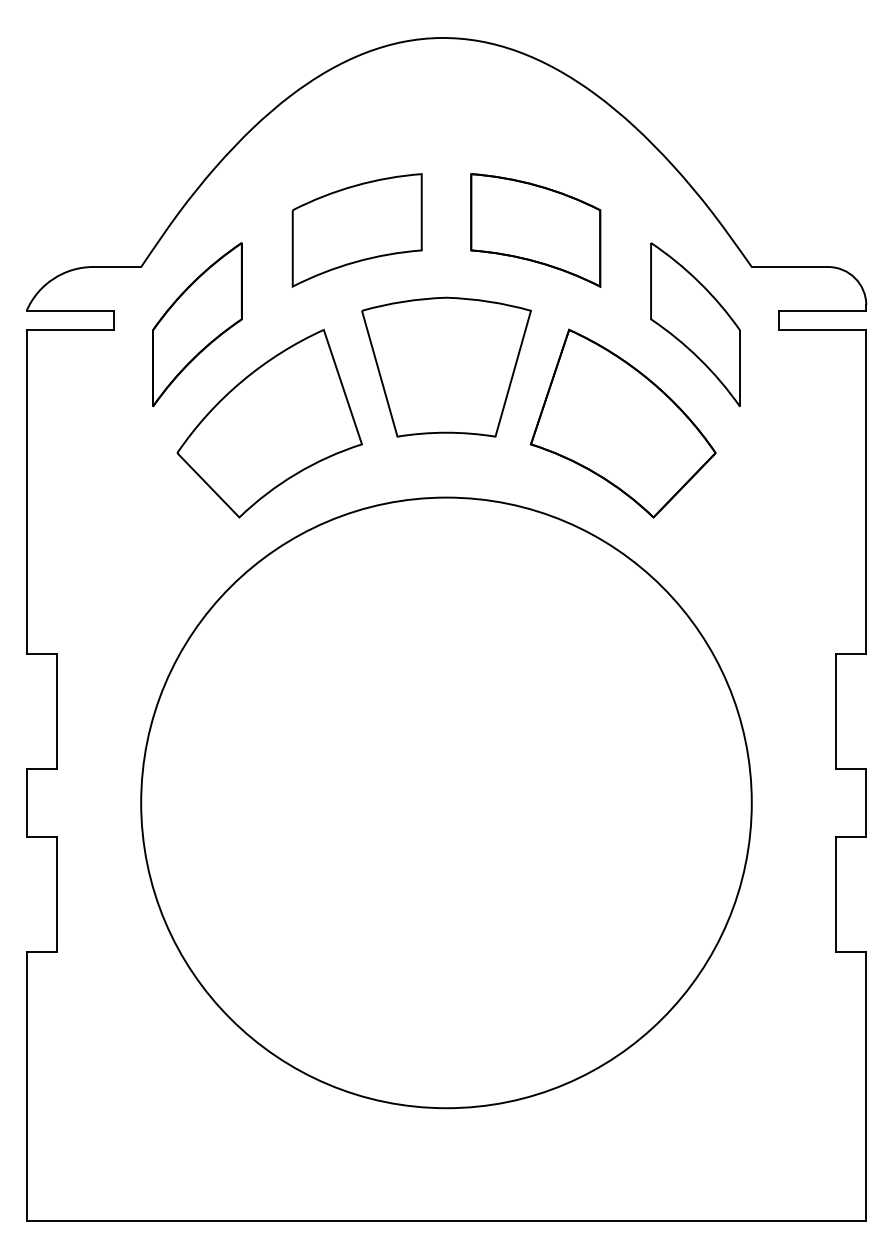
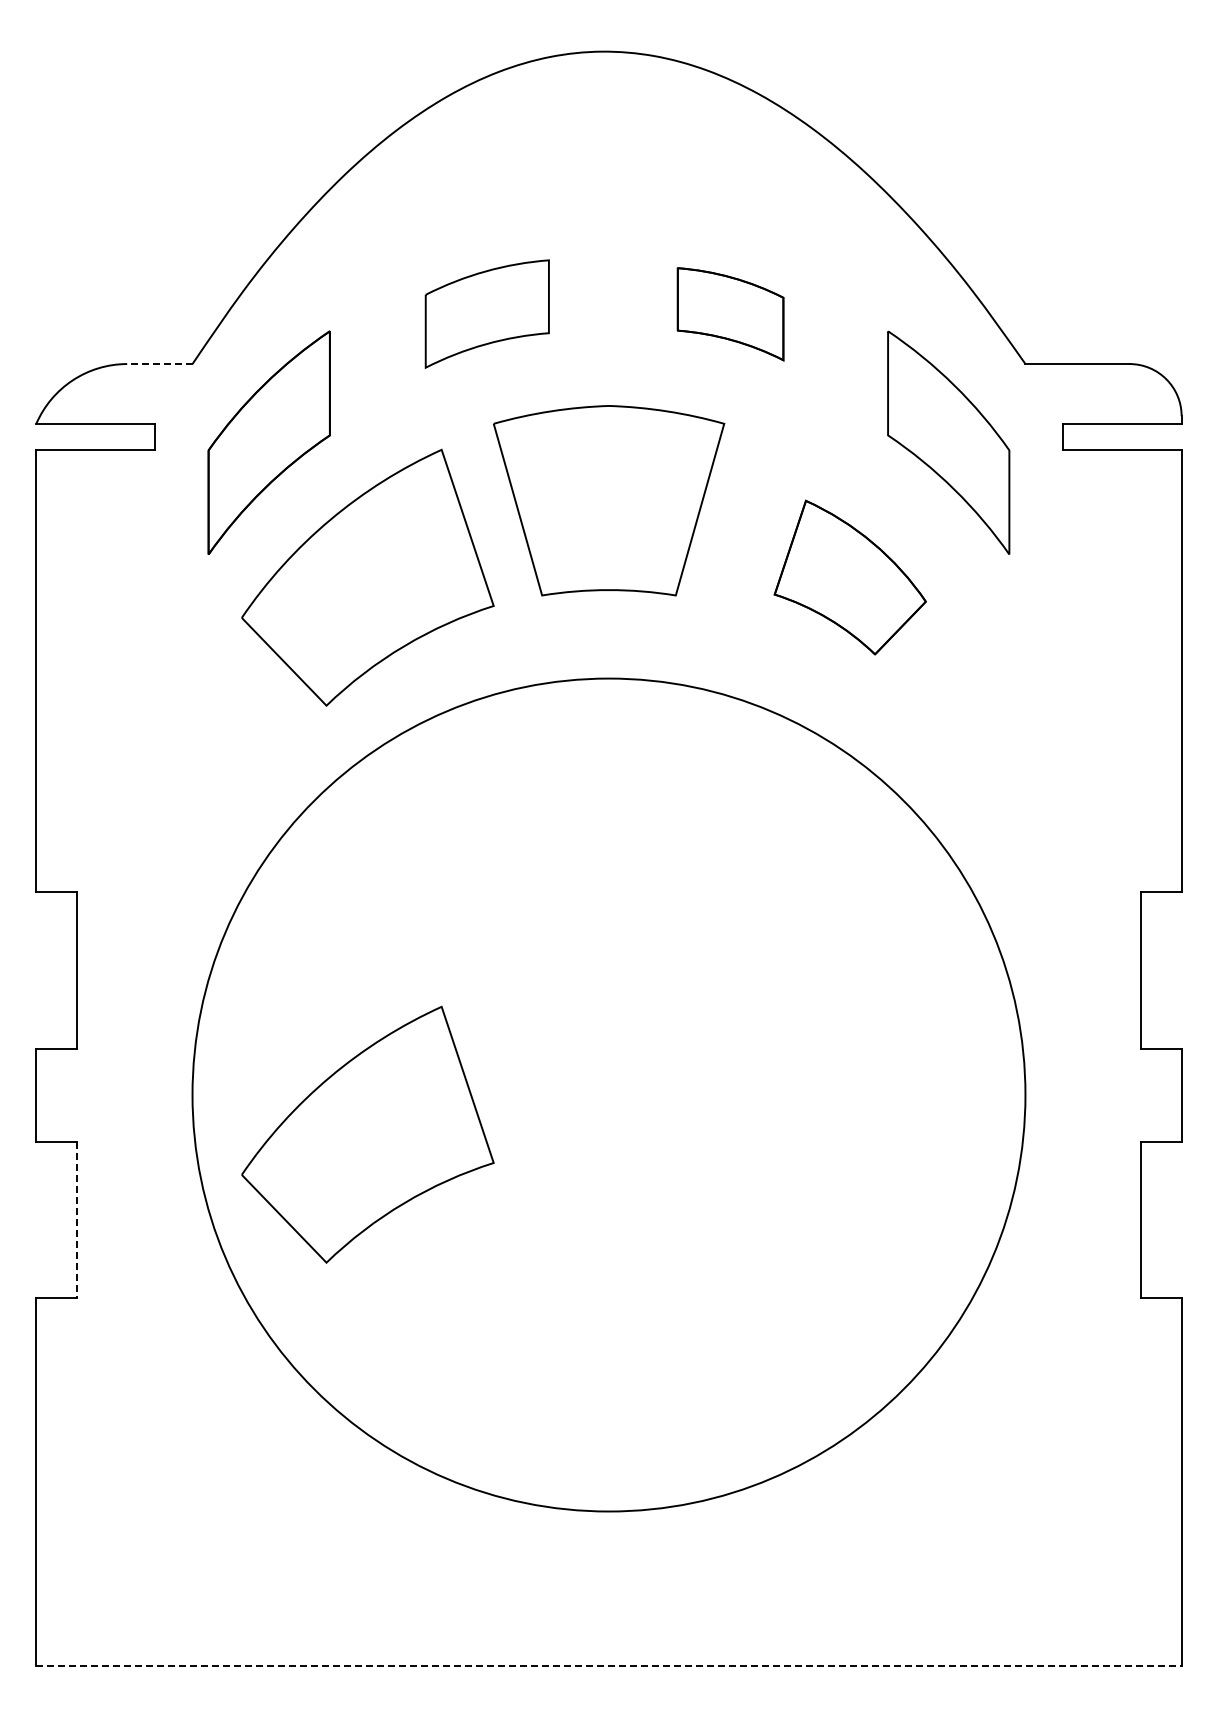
part: (357, 229) -> (487, 313), size x0.7
part: (535, 230) -> (730, 314), size x0.6
line: (116, 267) -> (159, 364), solid -> dashed
part: (623, 423) -> (850, 577), size x0.6
part: (269, 831) -> (367, 1134), added
line: (56, 894) -> (77, 1220), solid -> dashed
line: (446, 1221) -> (608, 1665), solid -> dashed

